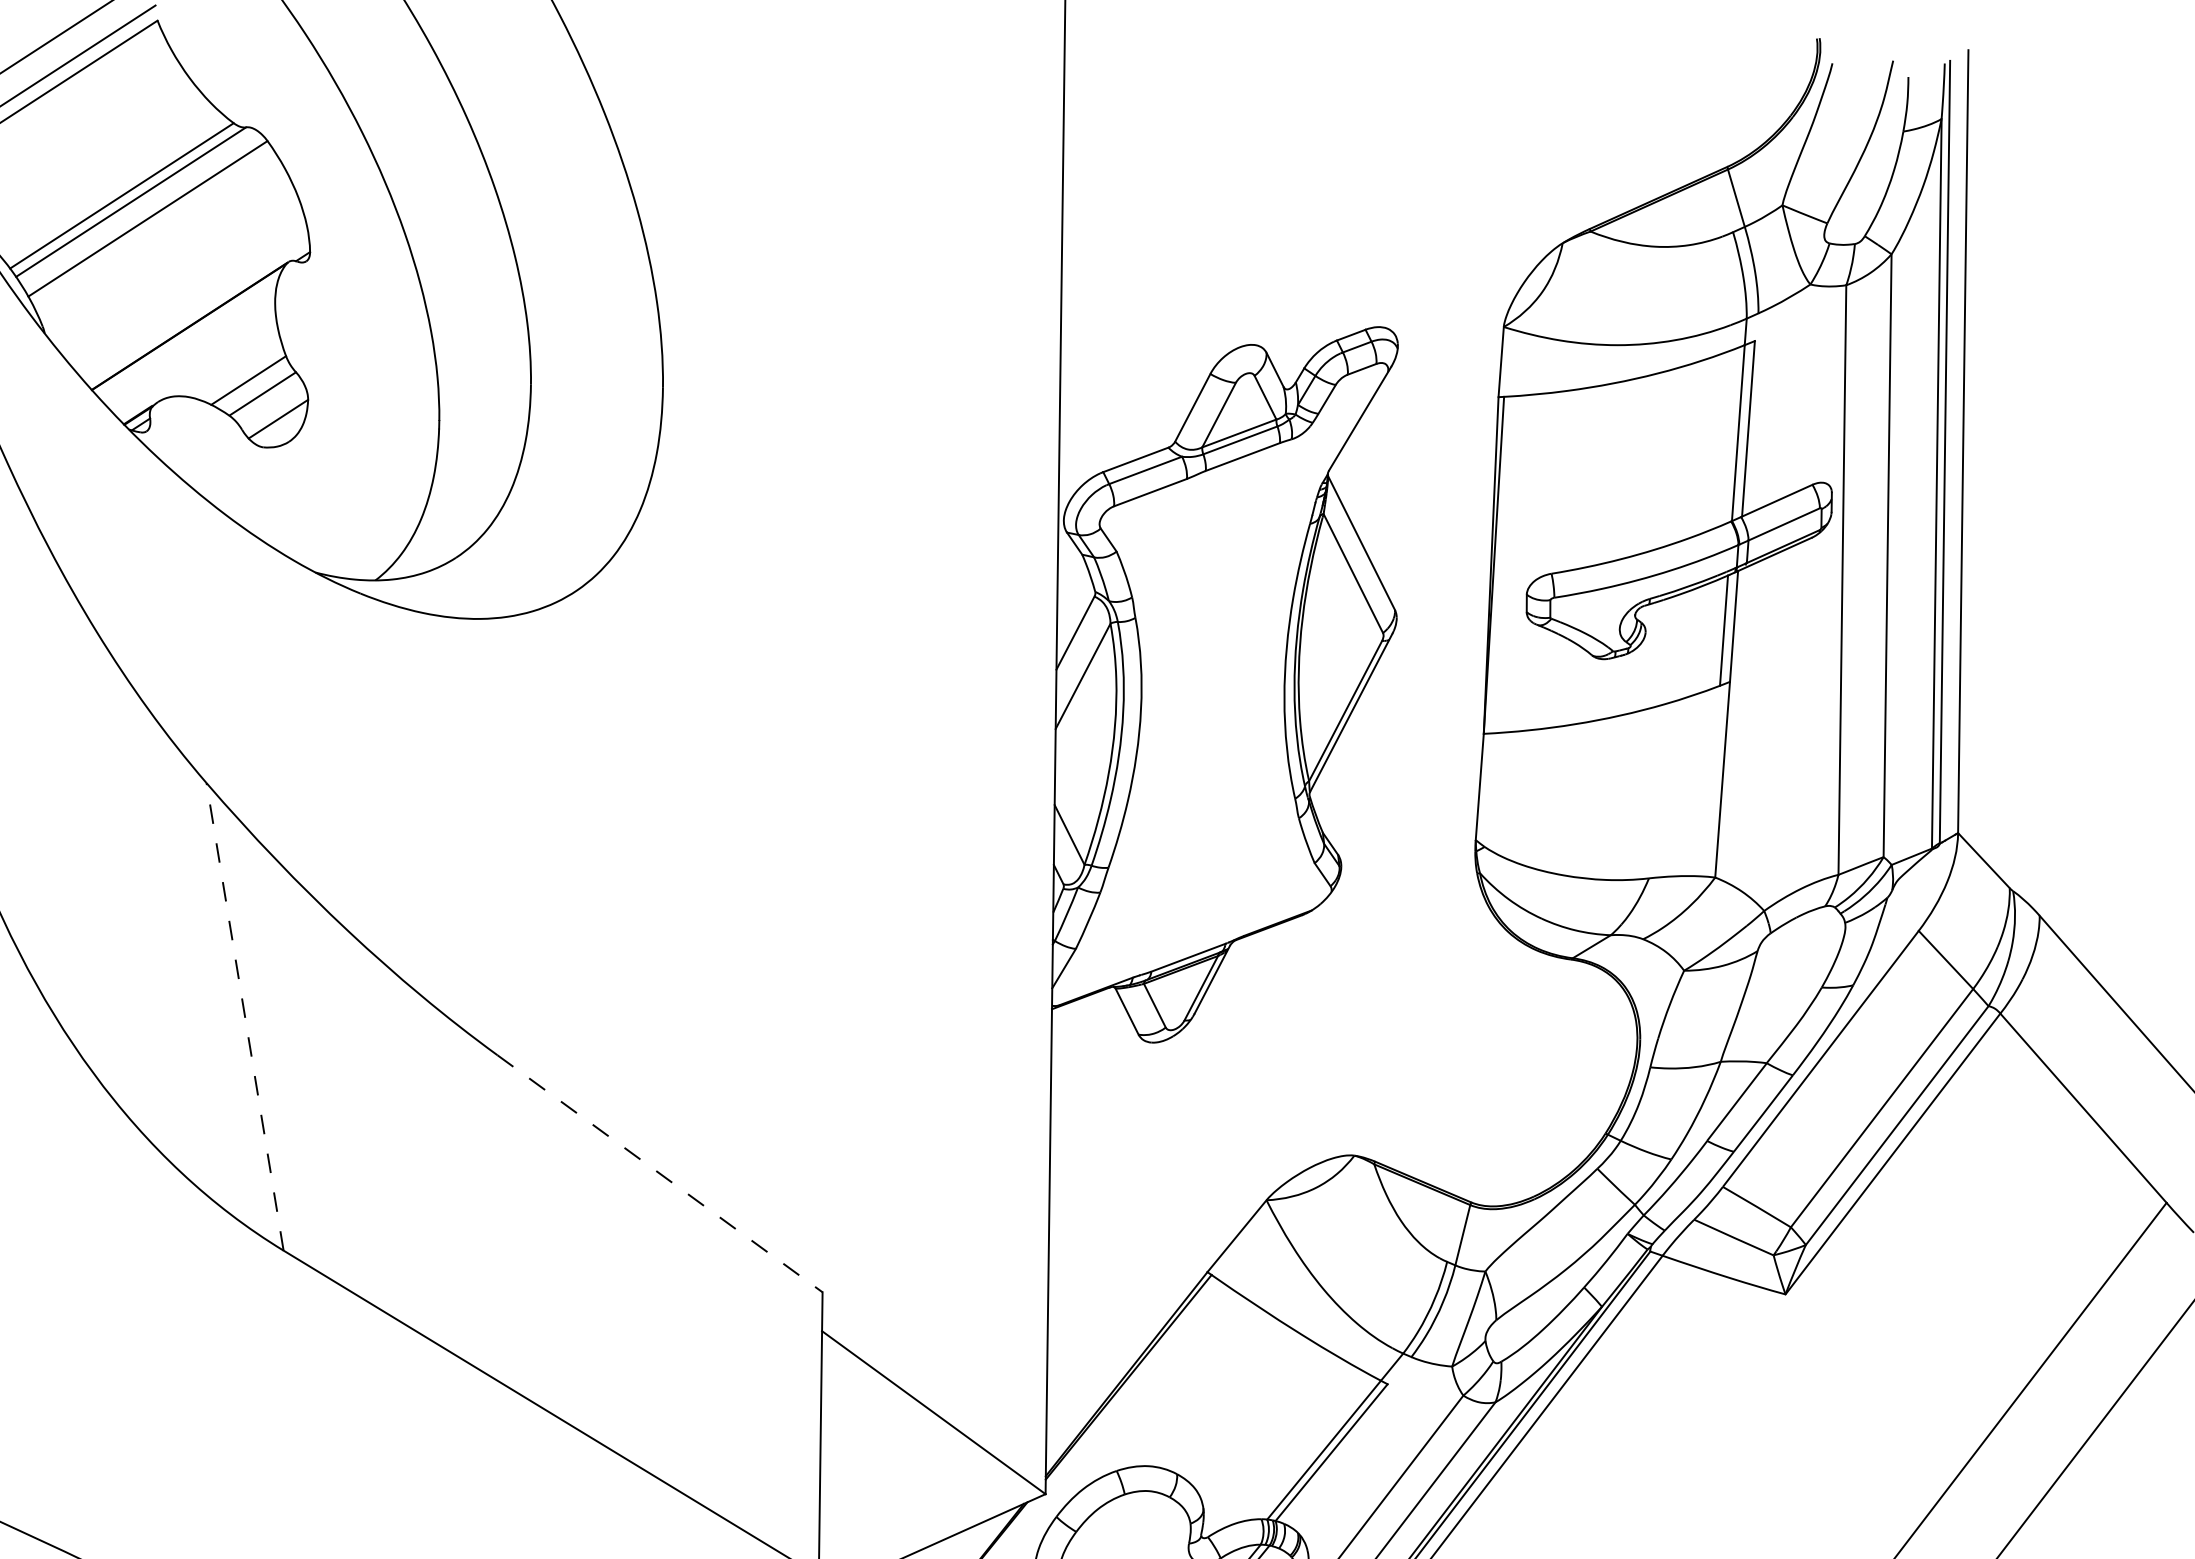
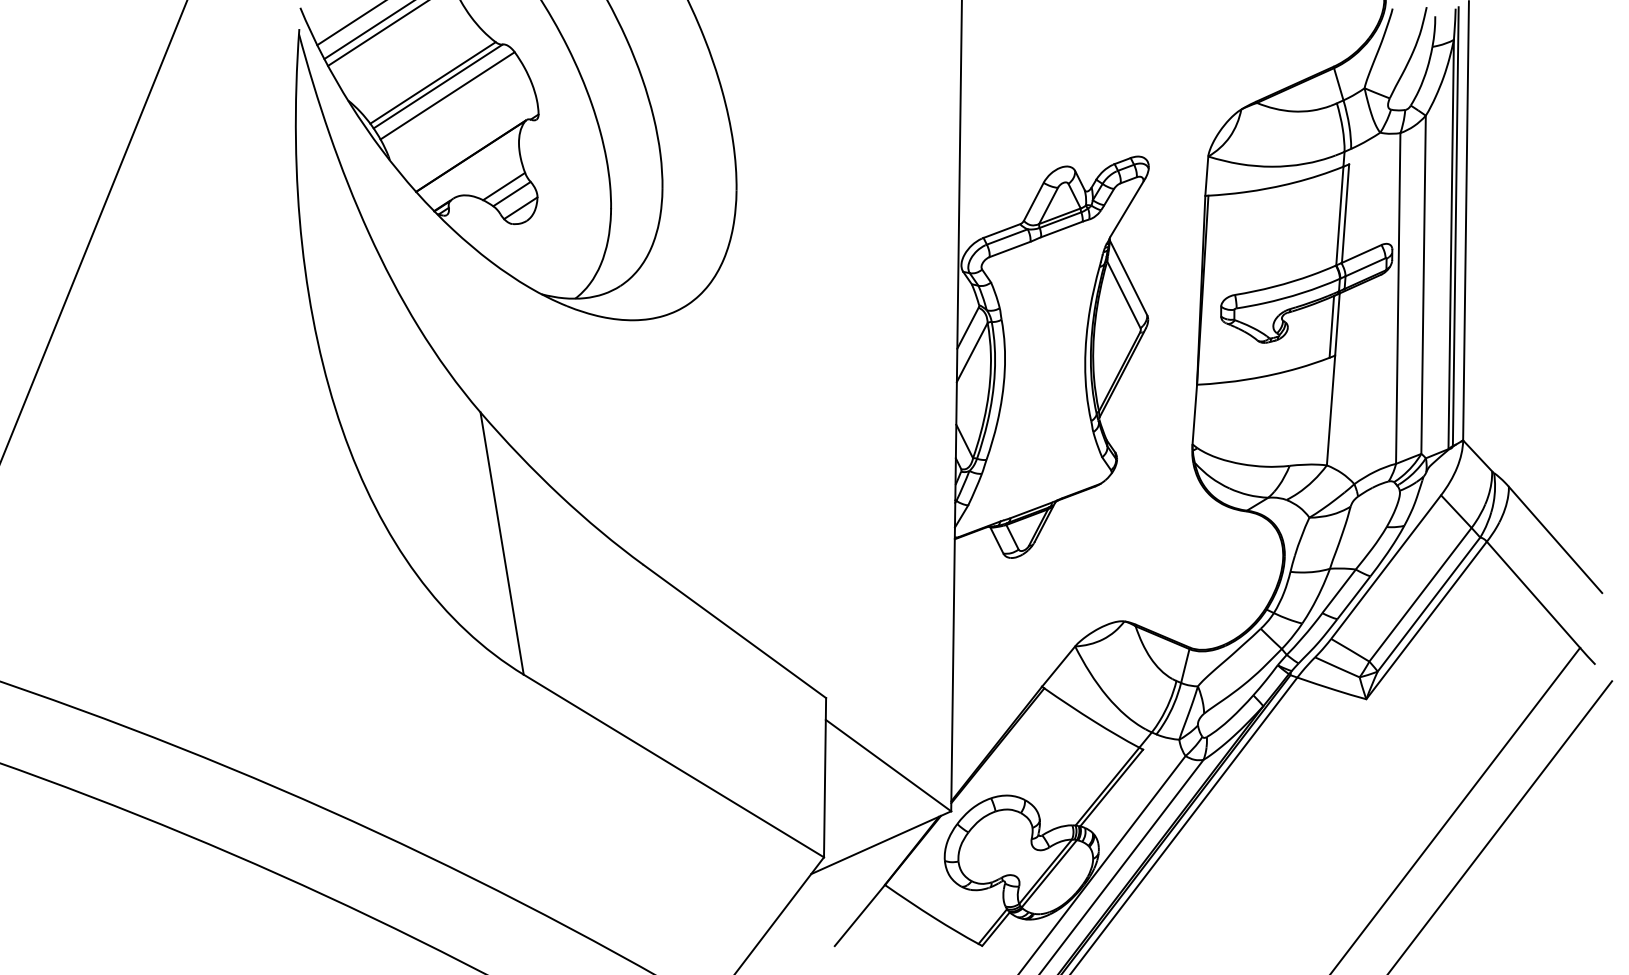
line: (245, 1016) -> (502, 543), dashed -> solid
line: (659, 1173) -> (734, 631), dashed -> solid

